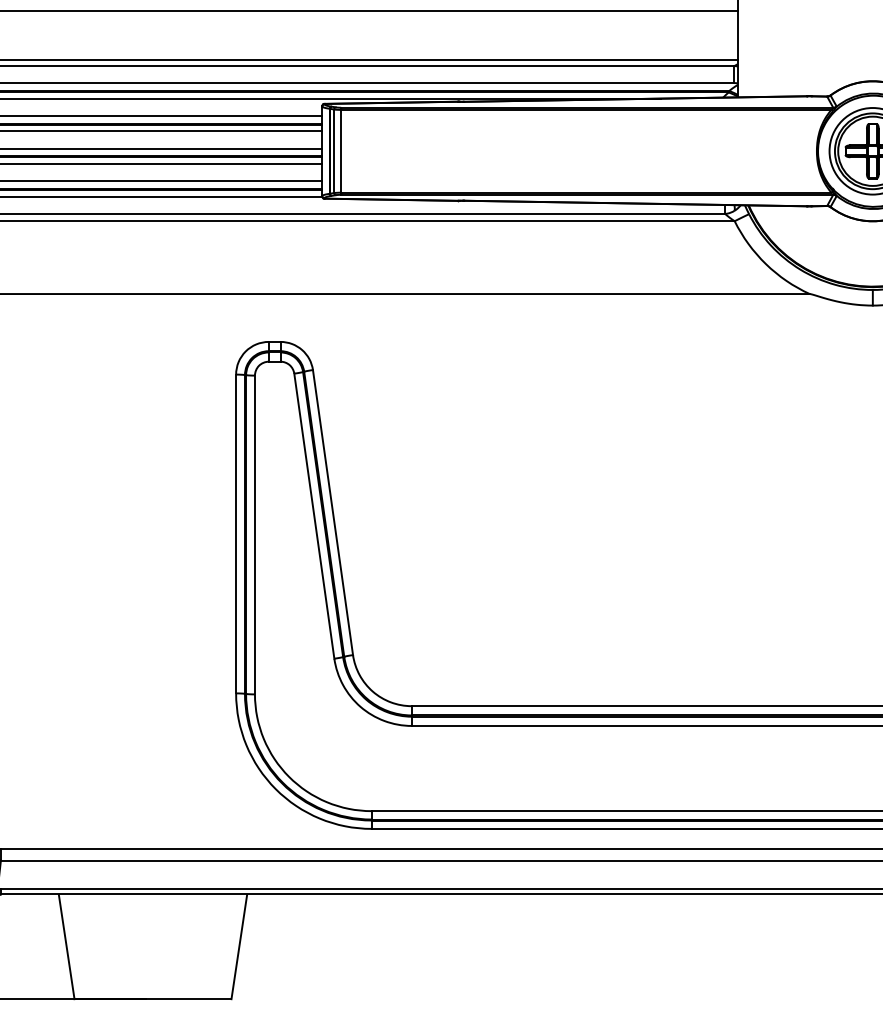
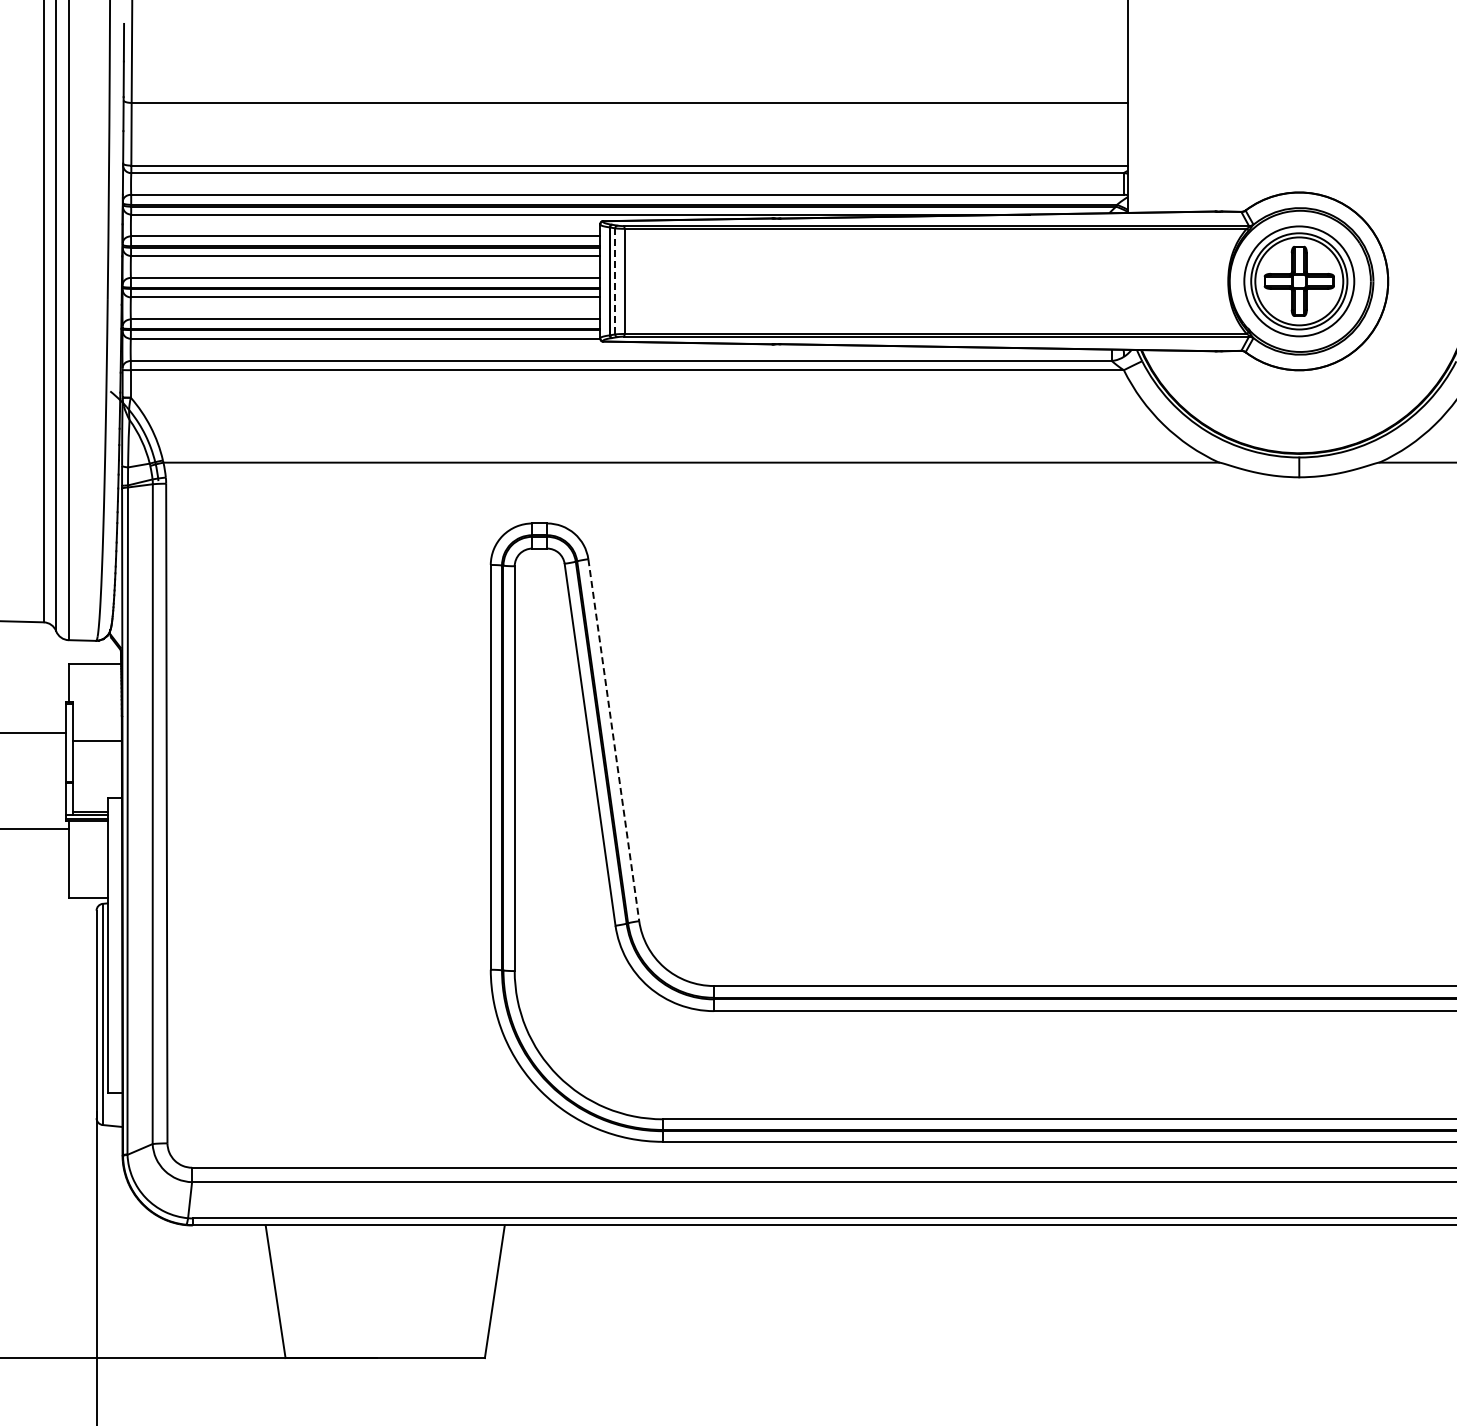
line: (334, 151) -> (615, 281), solid -> dashed
line: (332, 512) -> (613, 740), solid -> dashed

